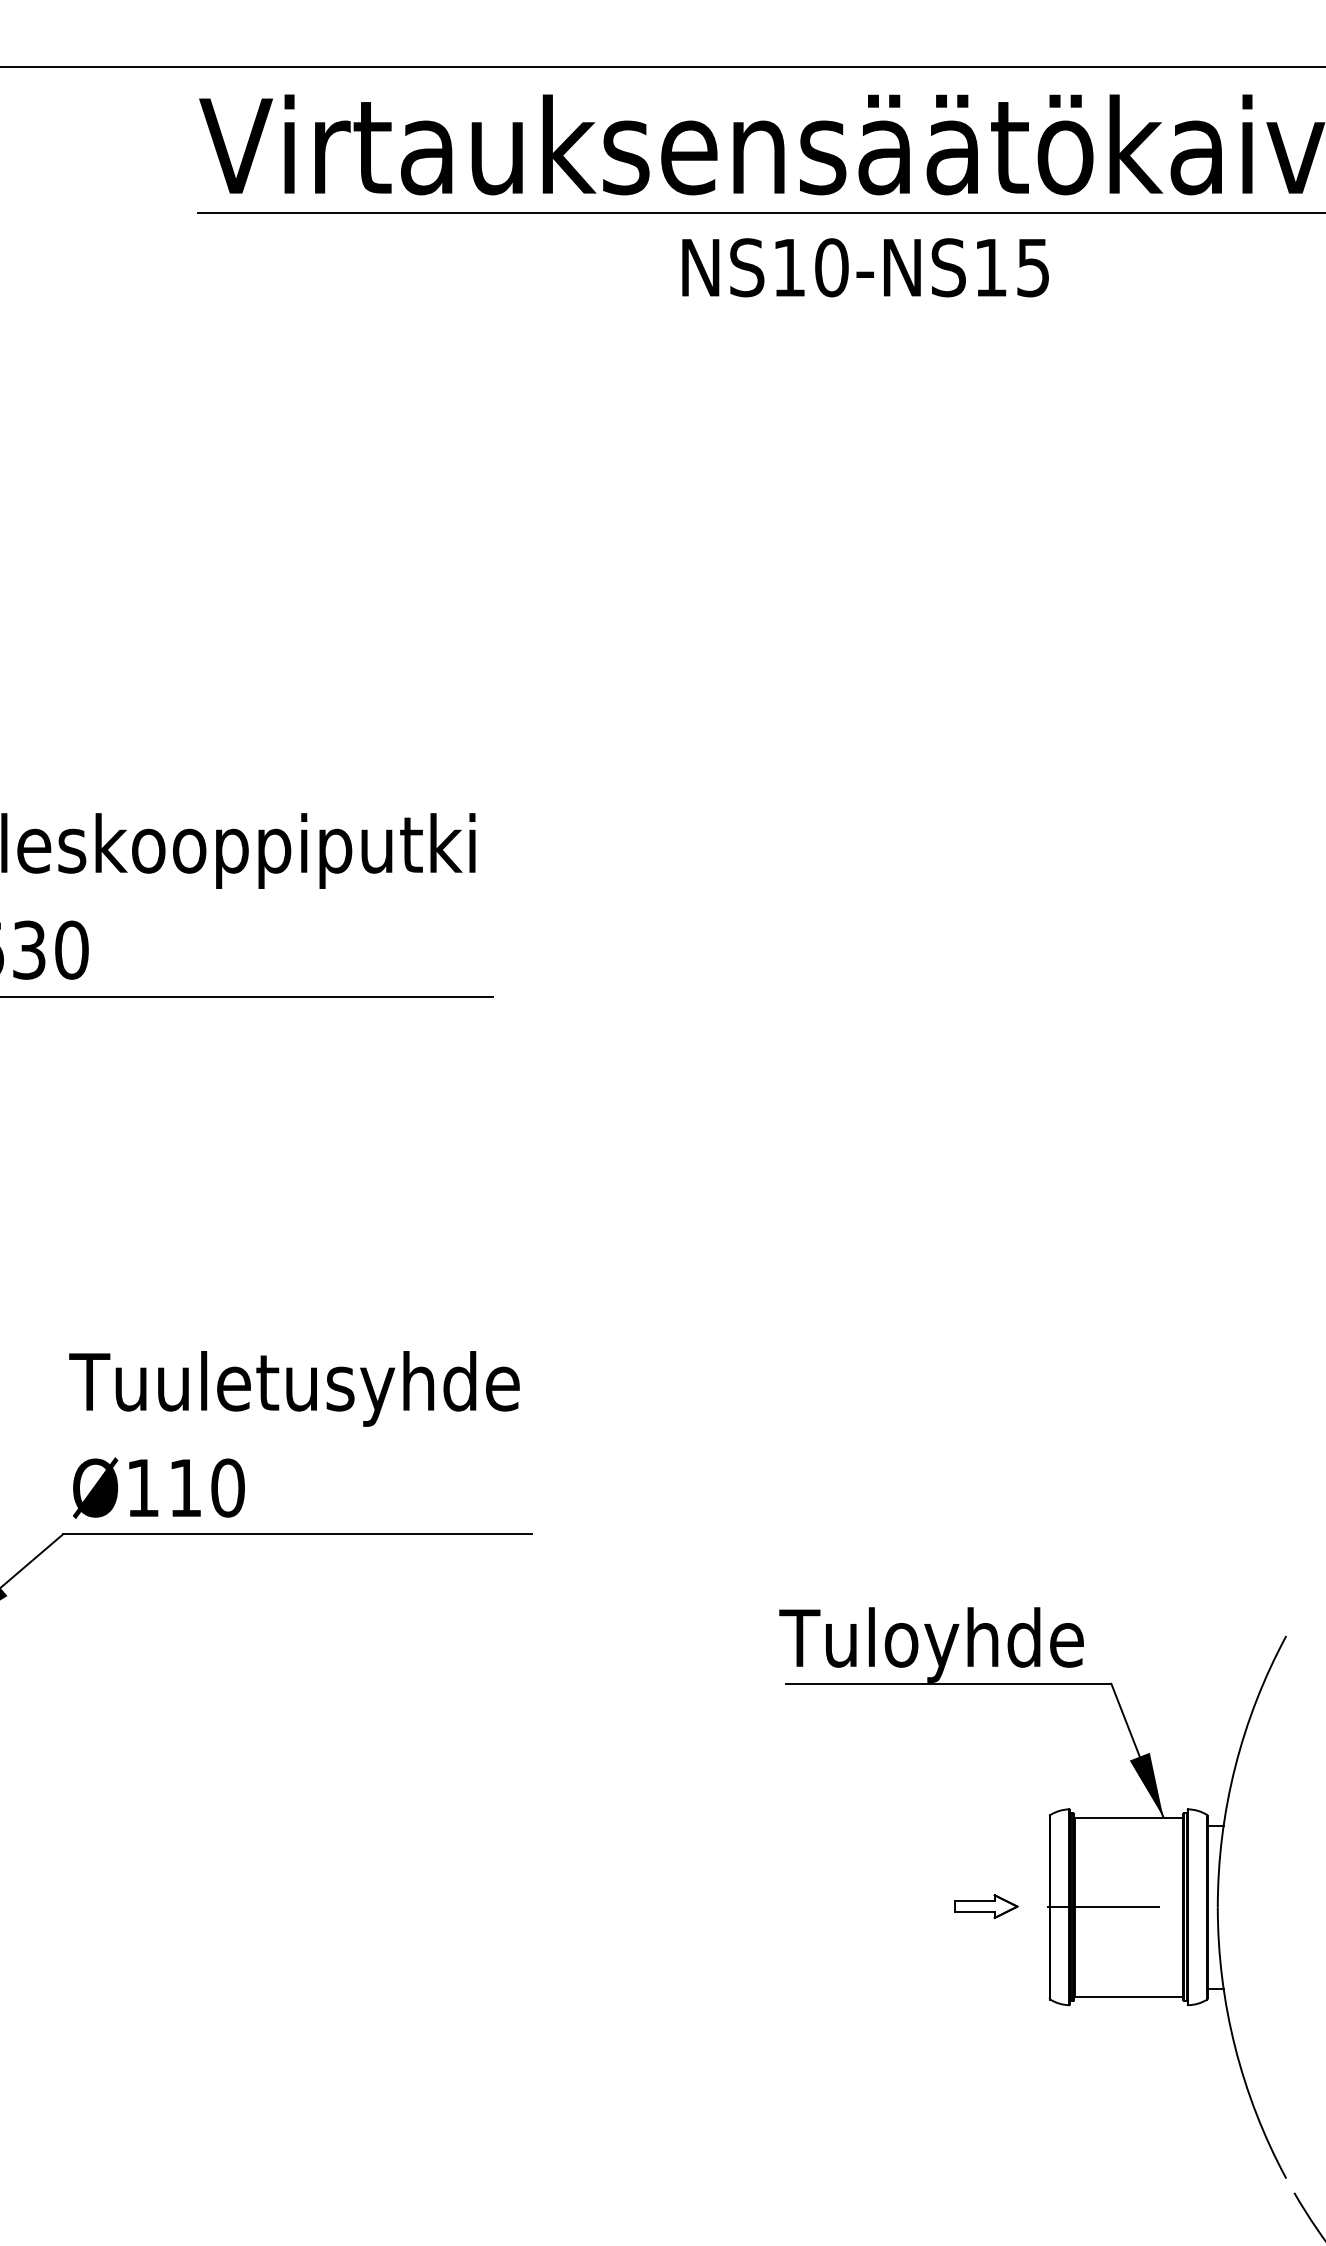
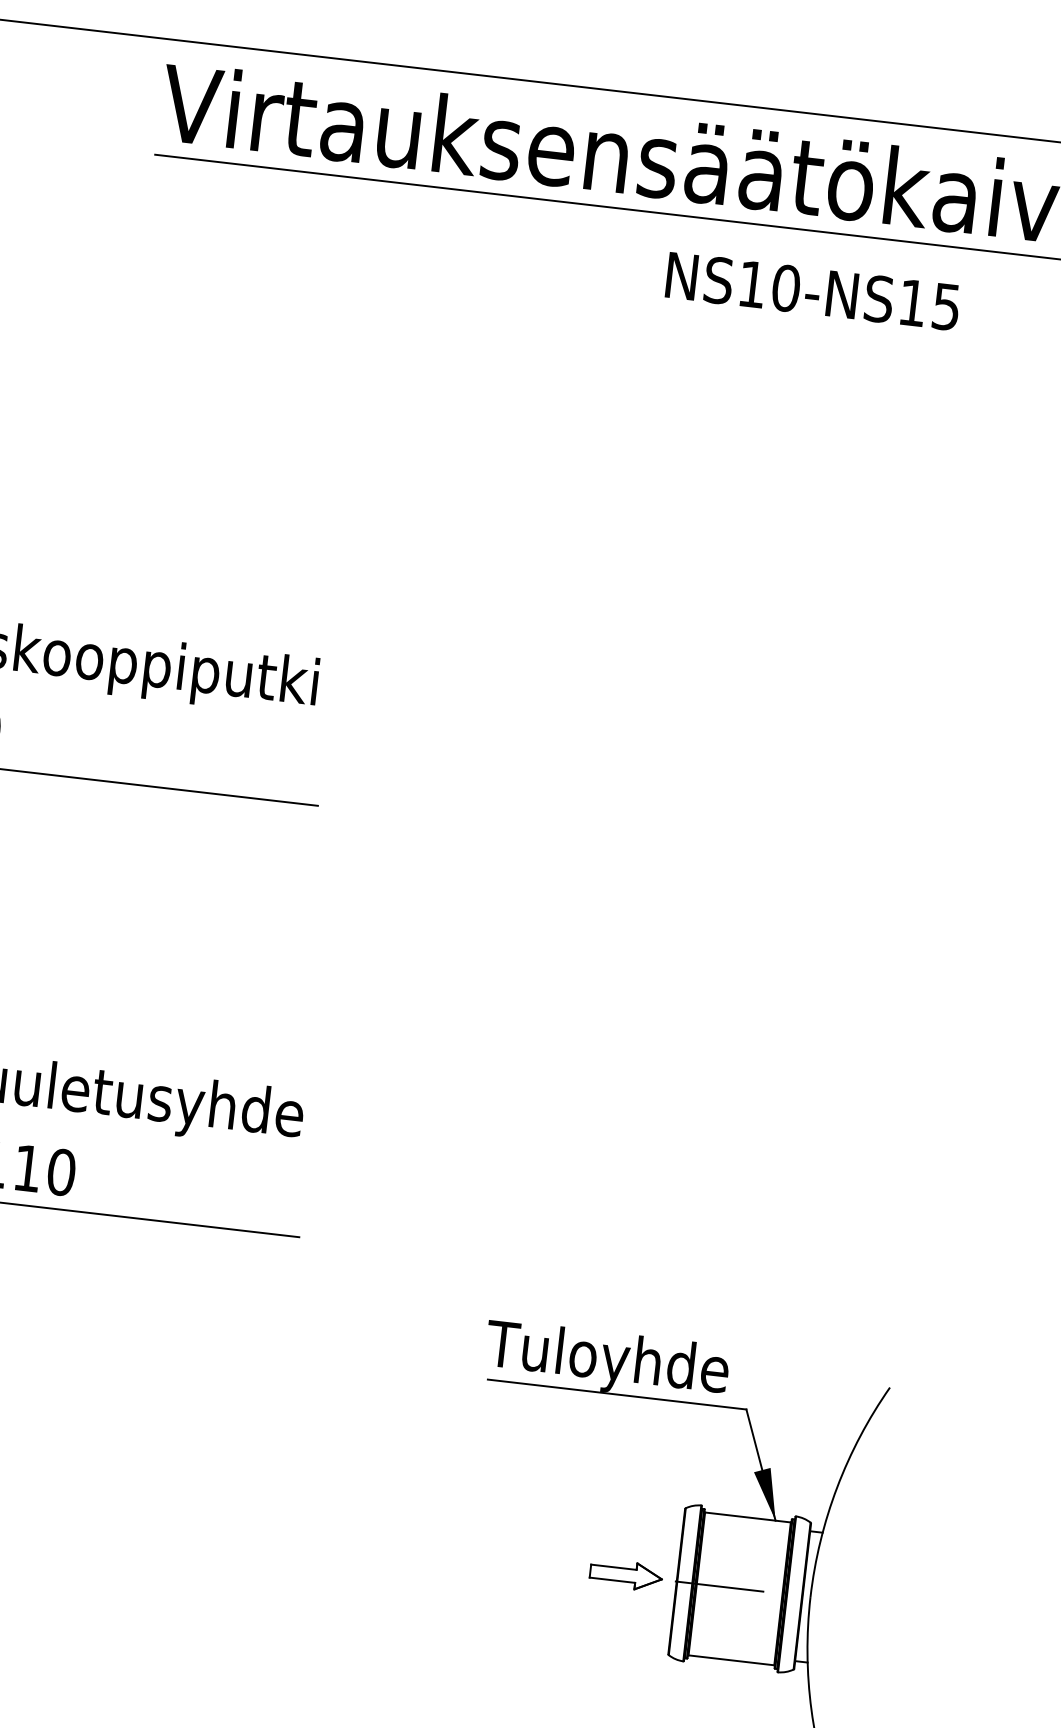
text: (865, 267) -> (813, 291), moved
part: (985, 1906) -> (625, 1575), size x1.43

